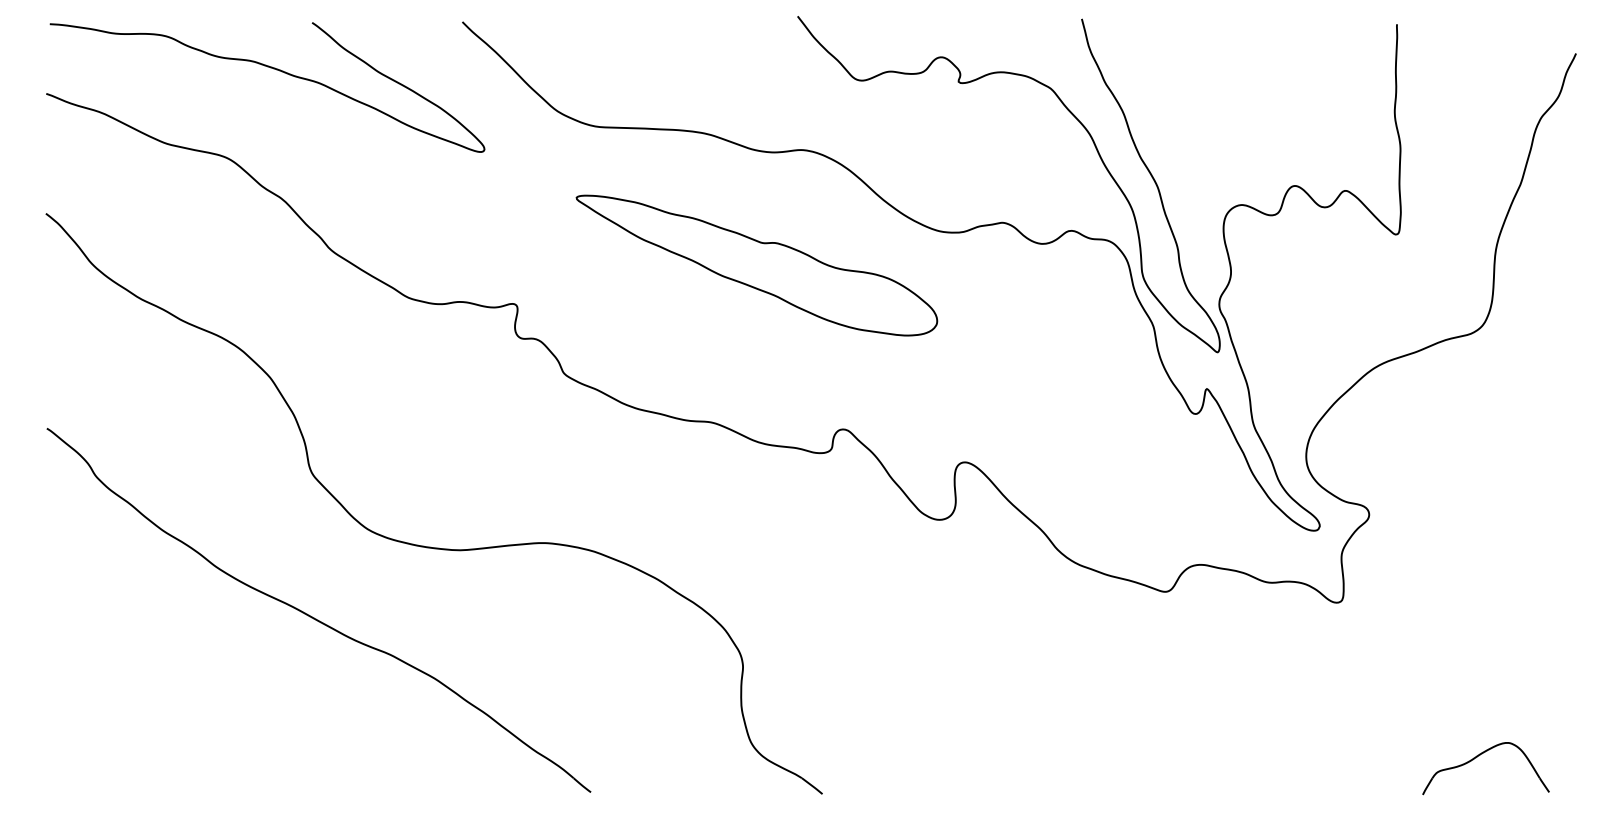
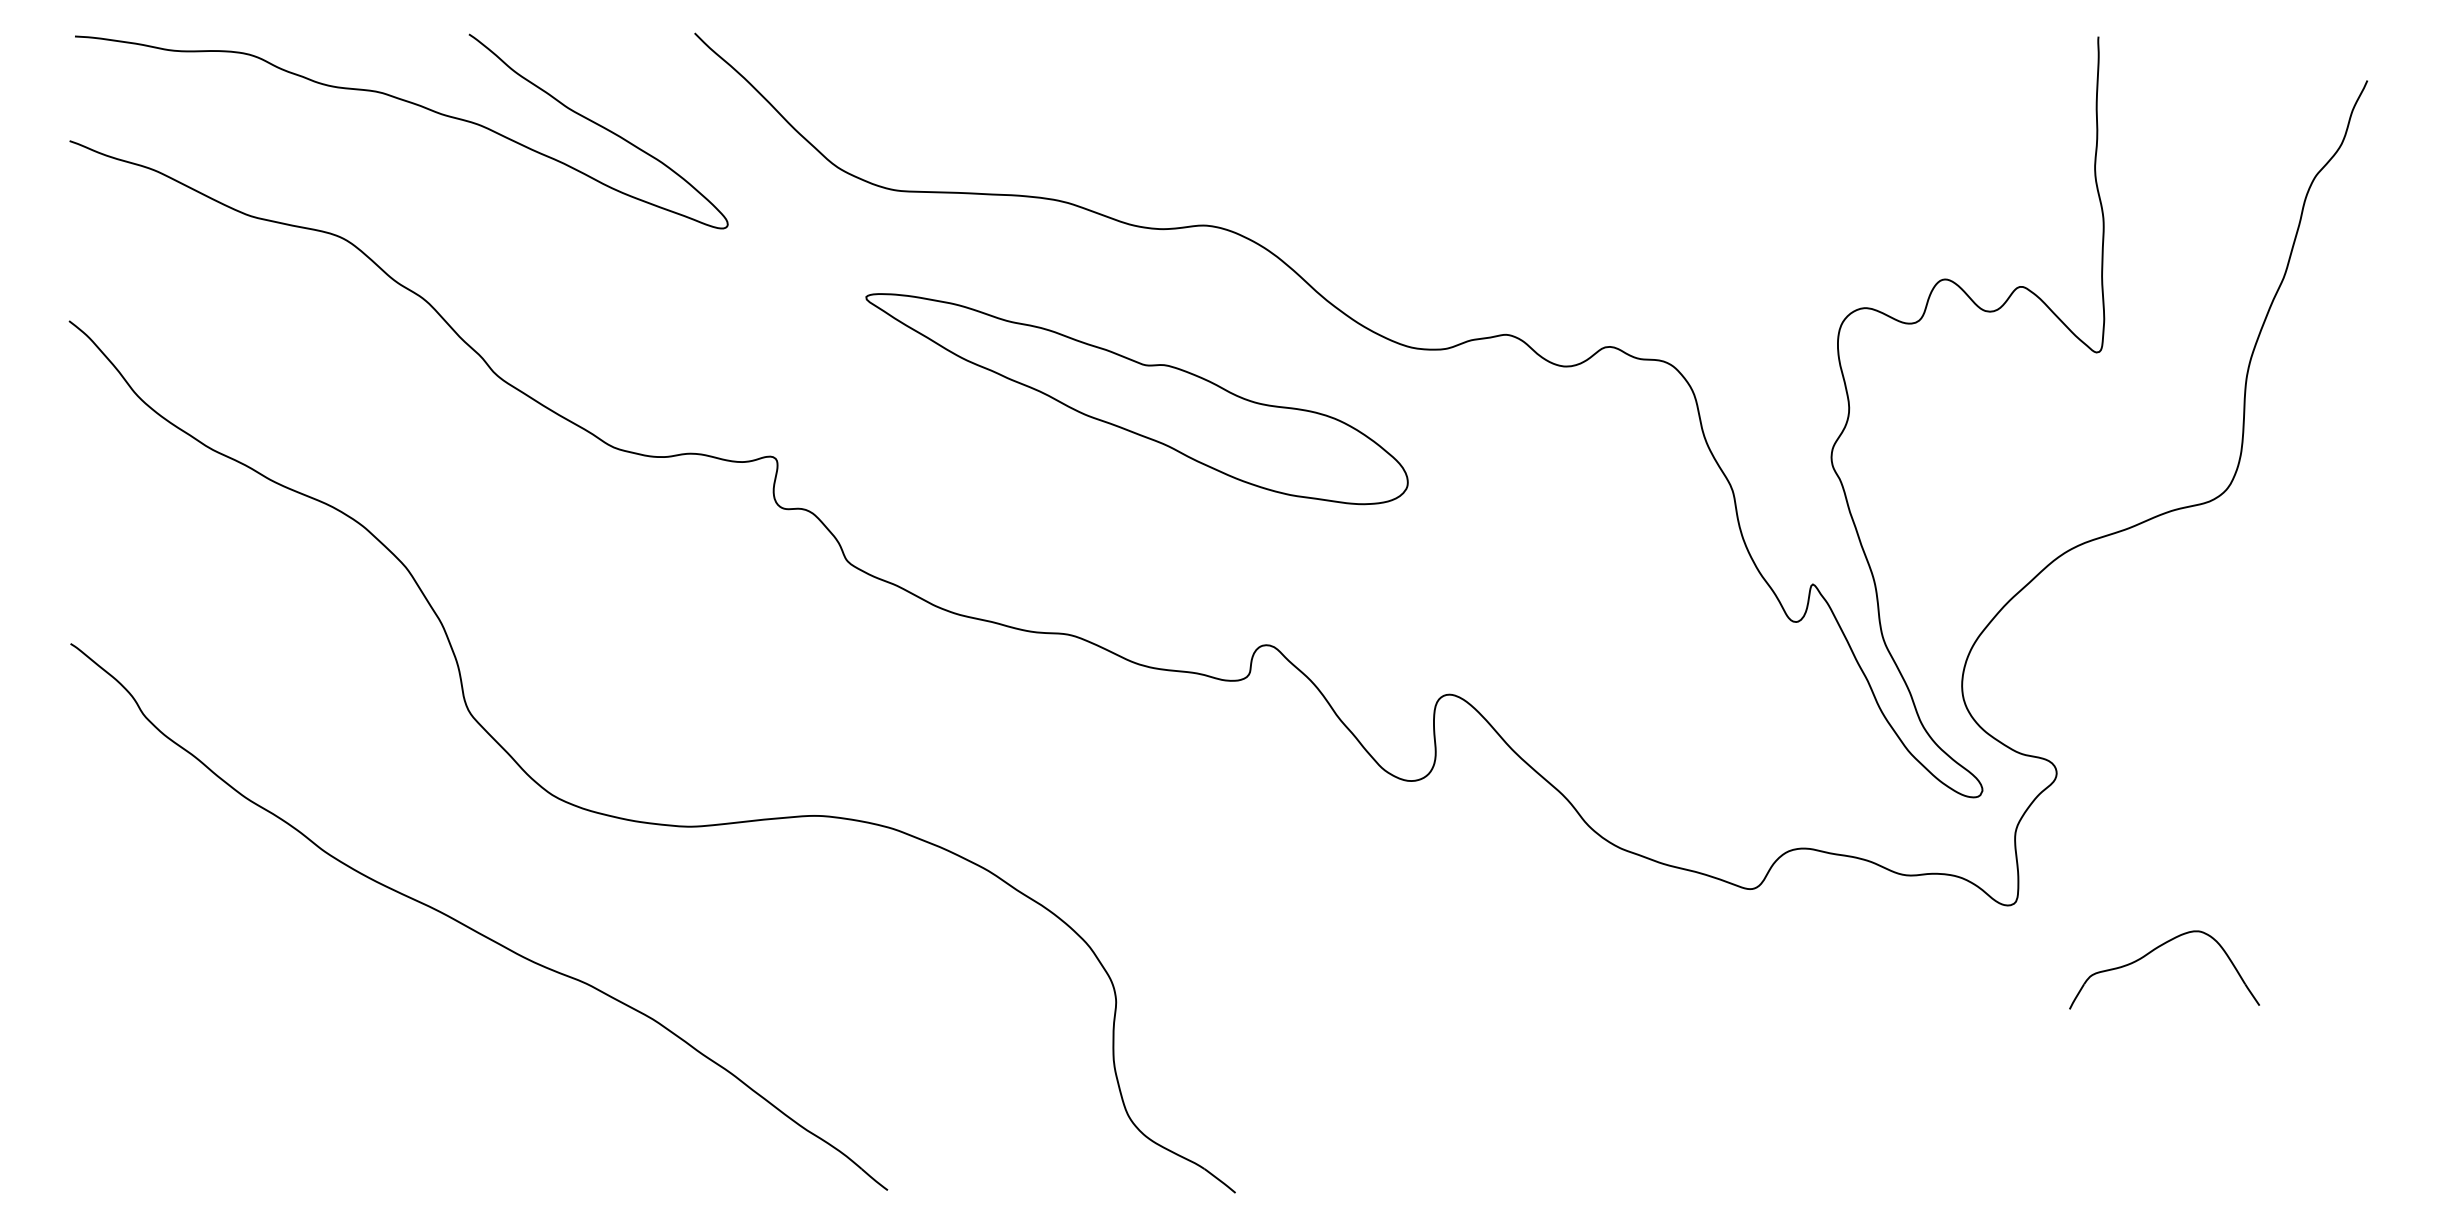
curve: (1080, 124) -> (1623, 187), removed
part: (1477, 757) -> (2151, 953), moved

